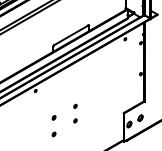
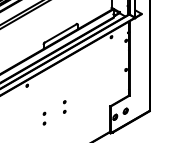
part: (75, 113) -> (64, 106), size x0.71
part: (54, 125) -> (44, 118), size x0.62

